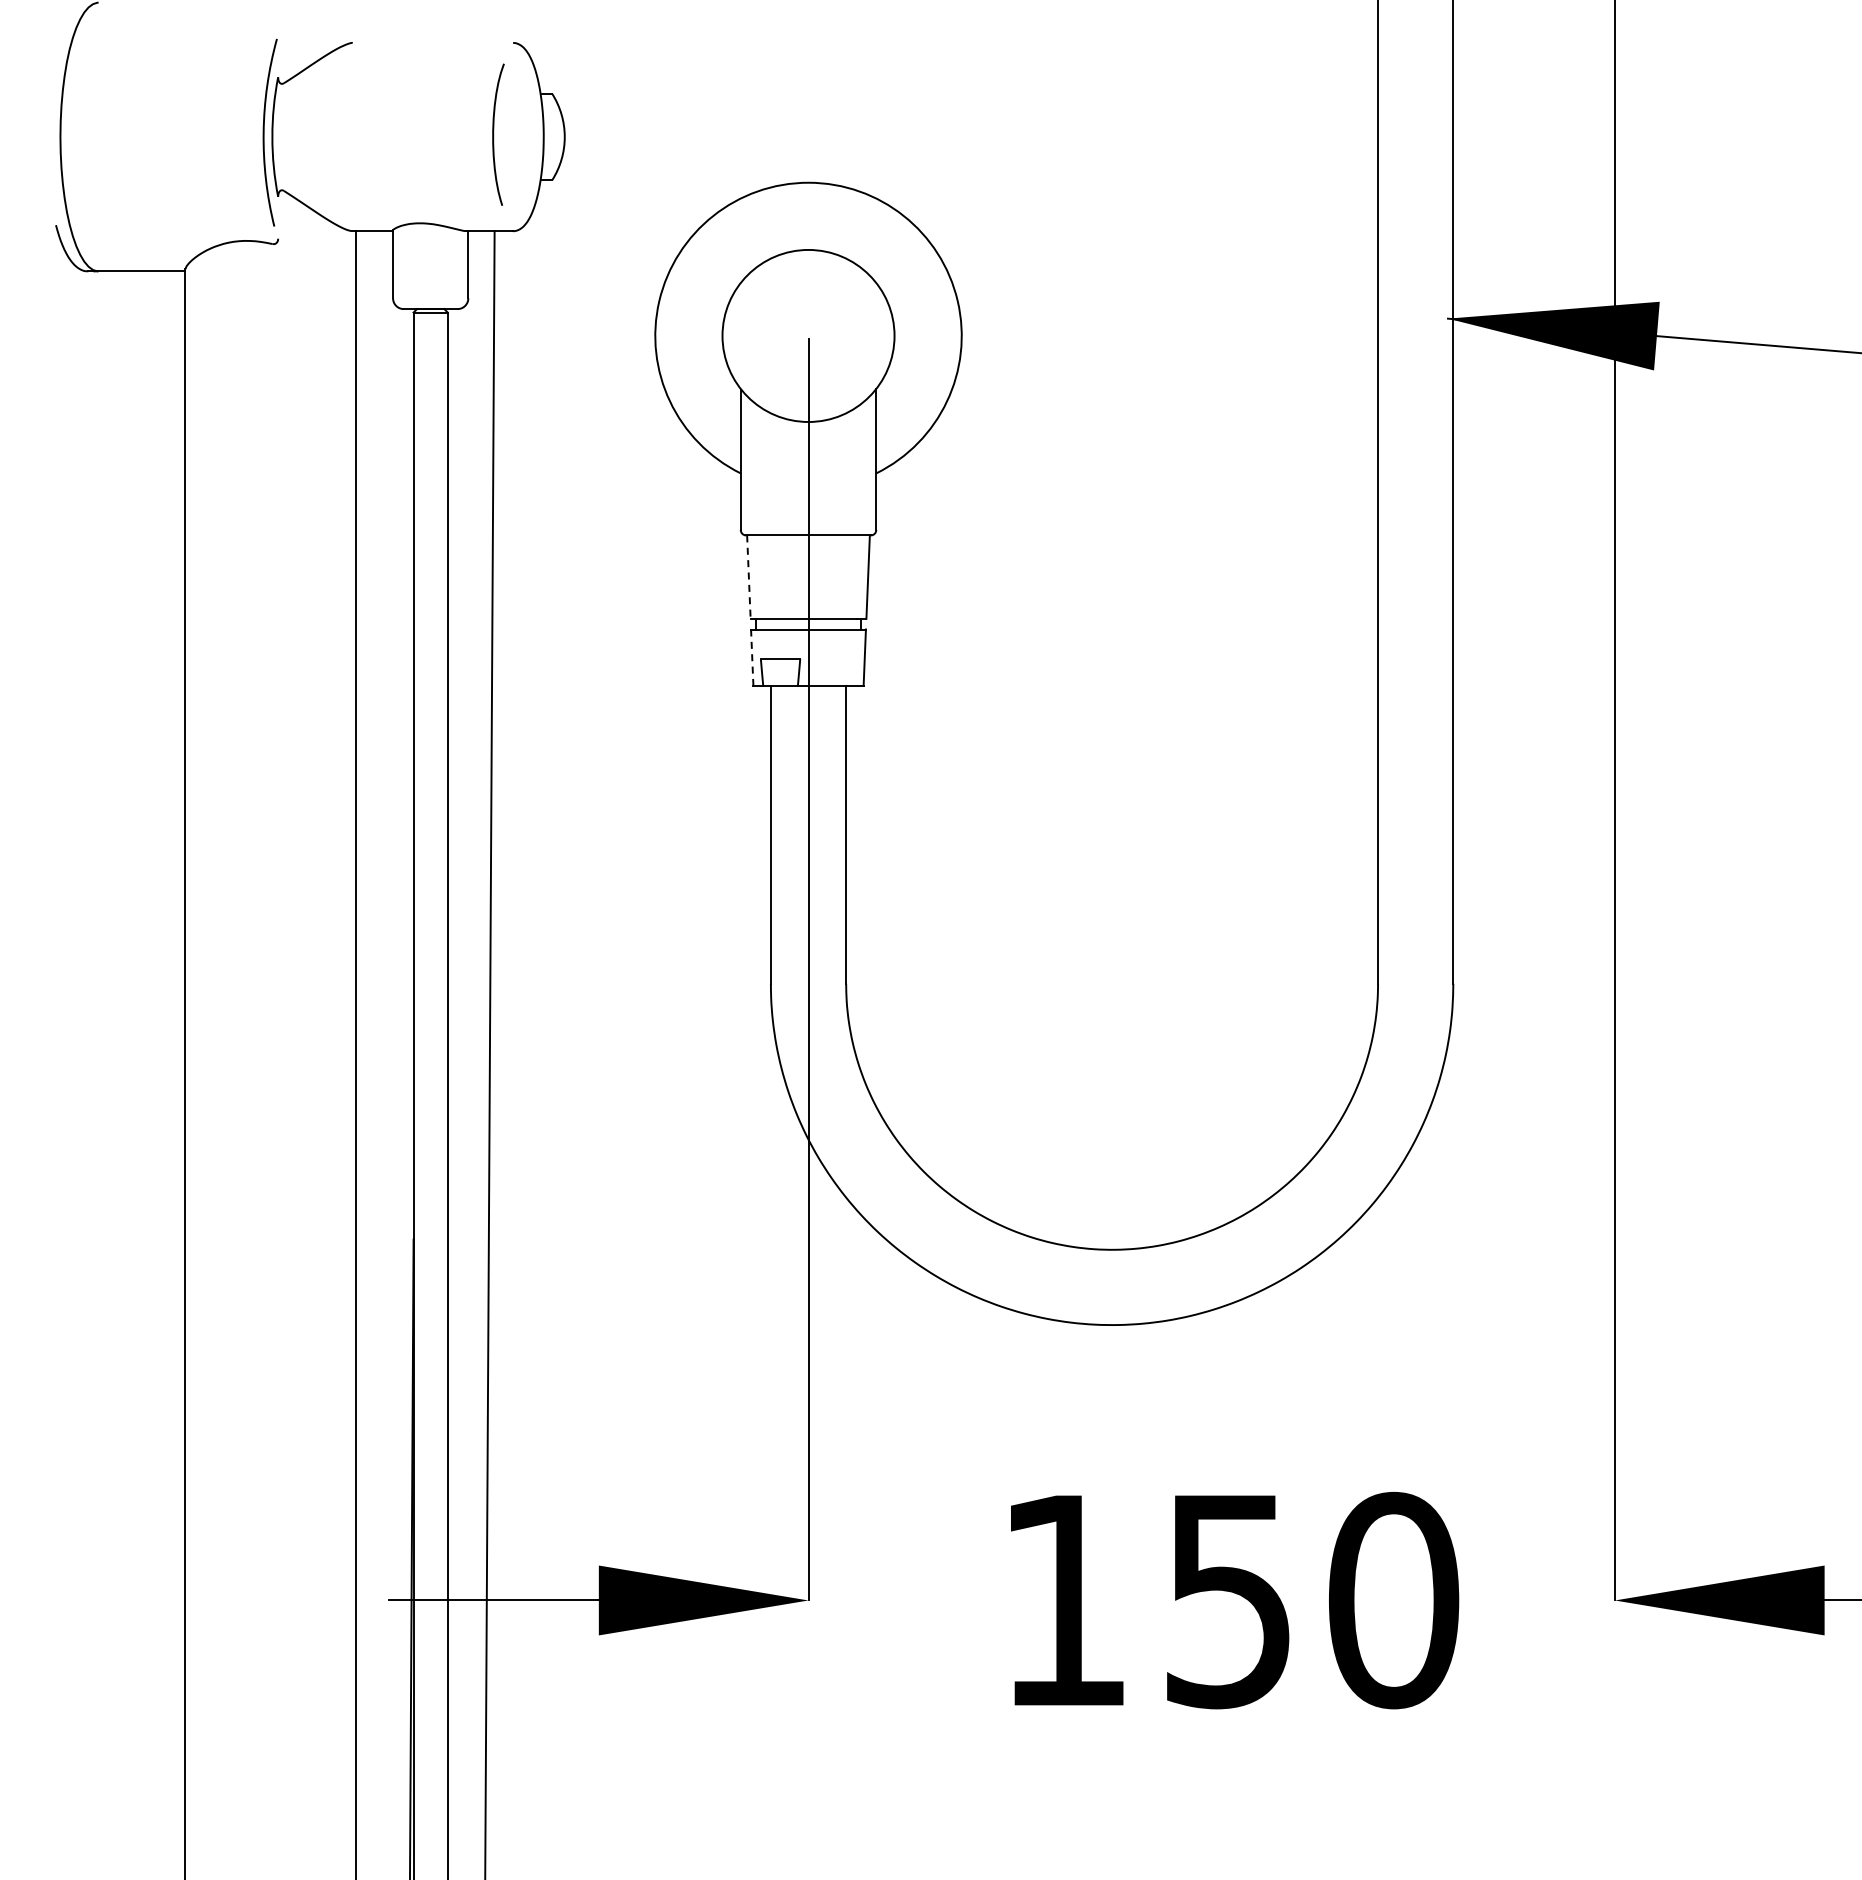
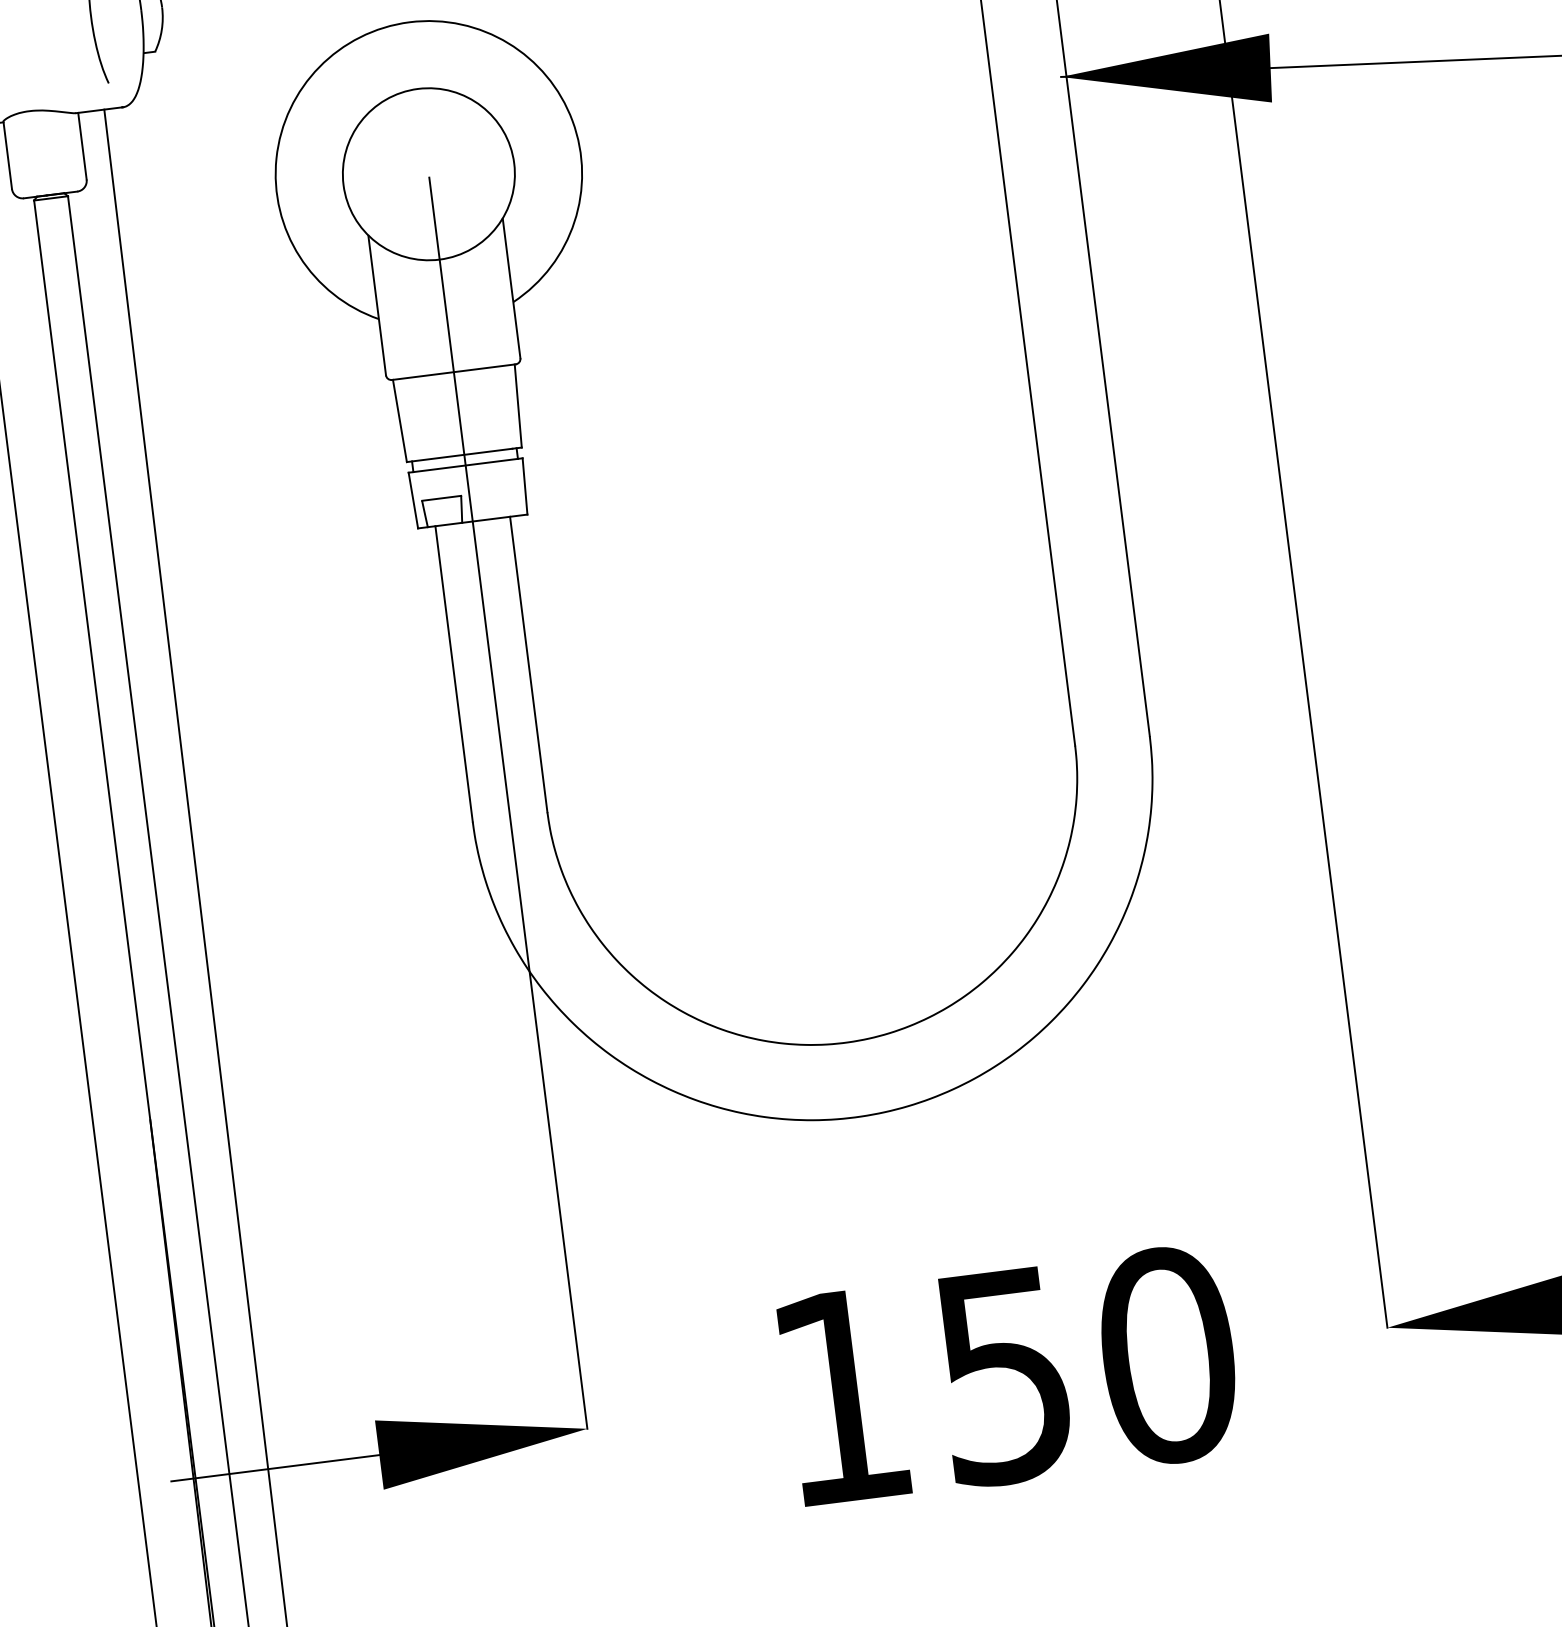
line: (748, 577) -> (399, 421), dashed -> solid
line: (752, 658) -> (413, 501), dashed -> solid

